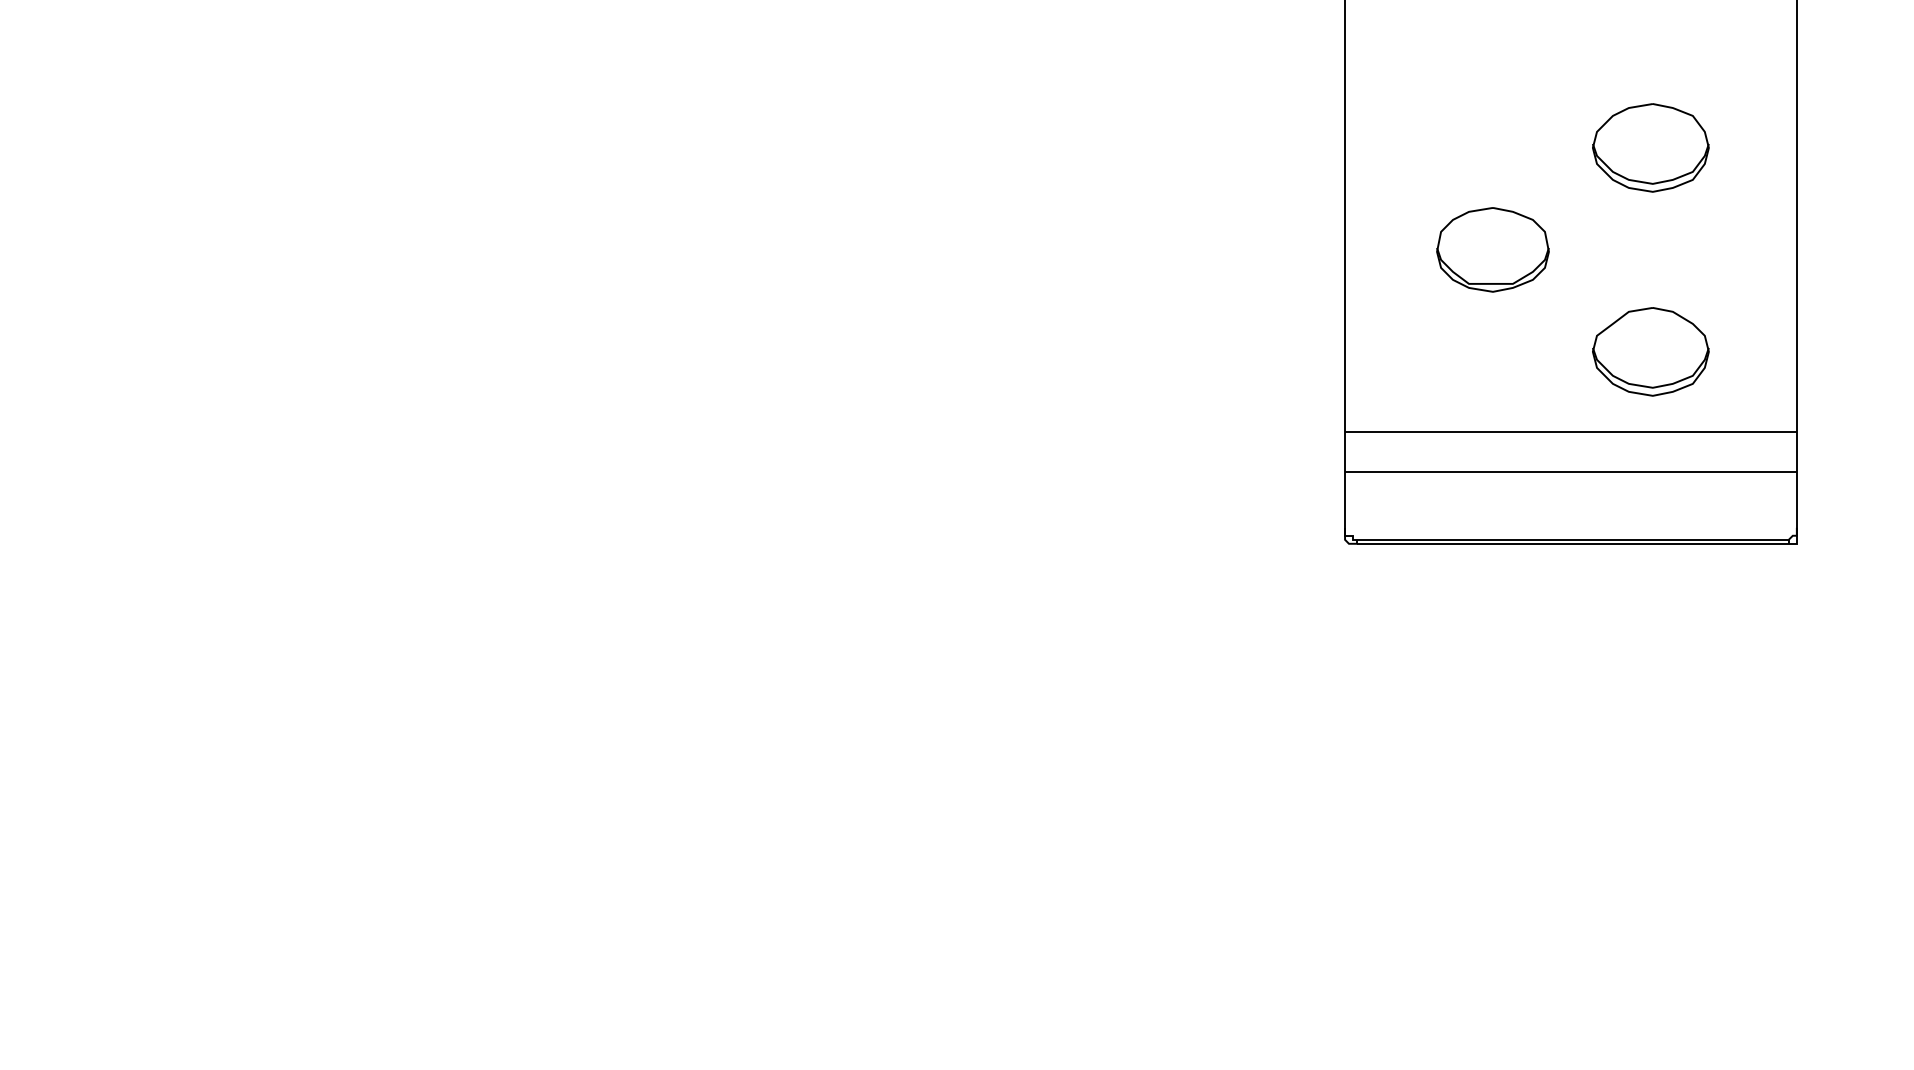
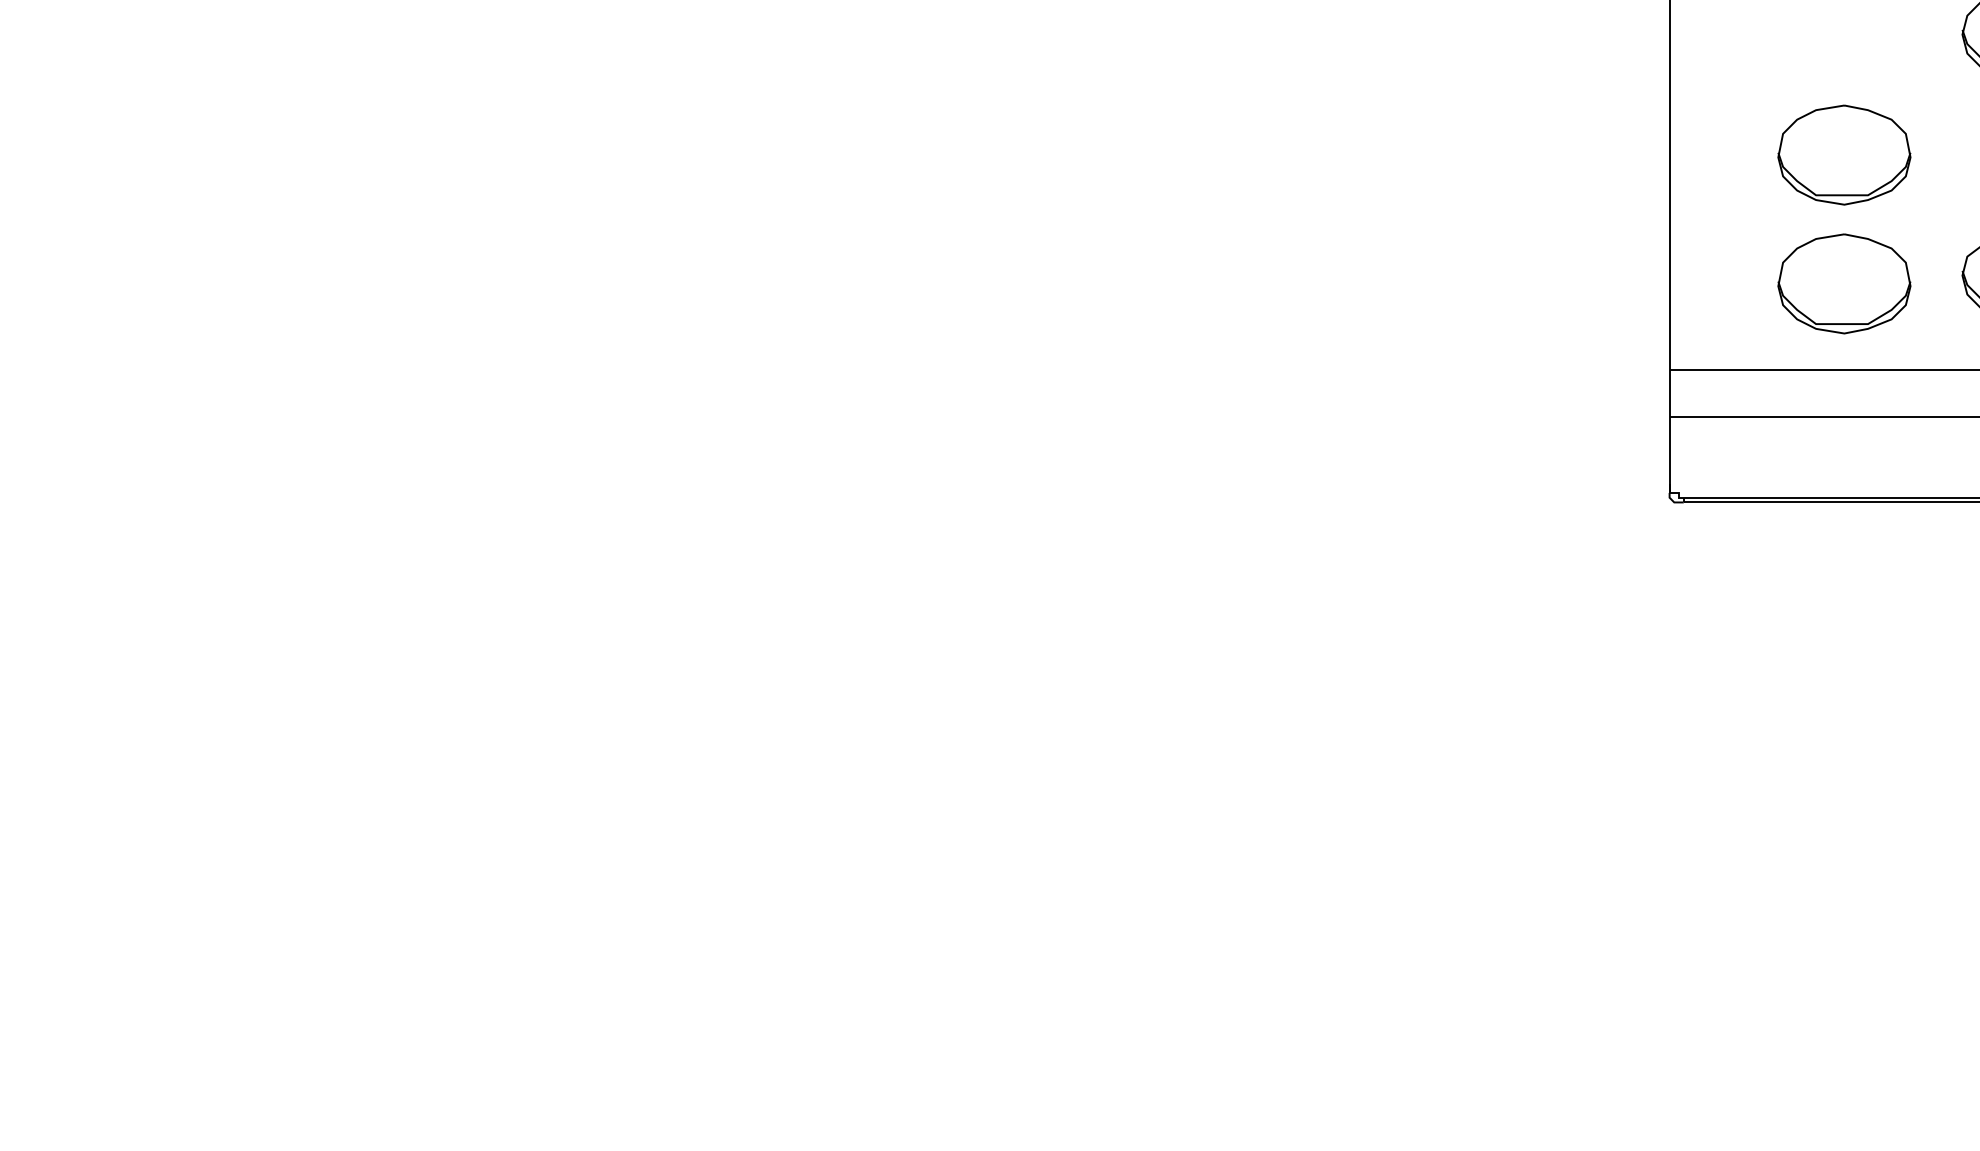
part: (1492, 358) -> (1843, 283), added

